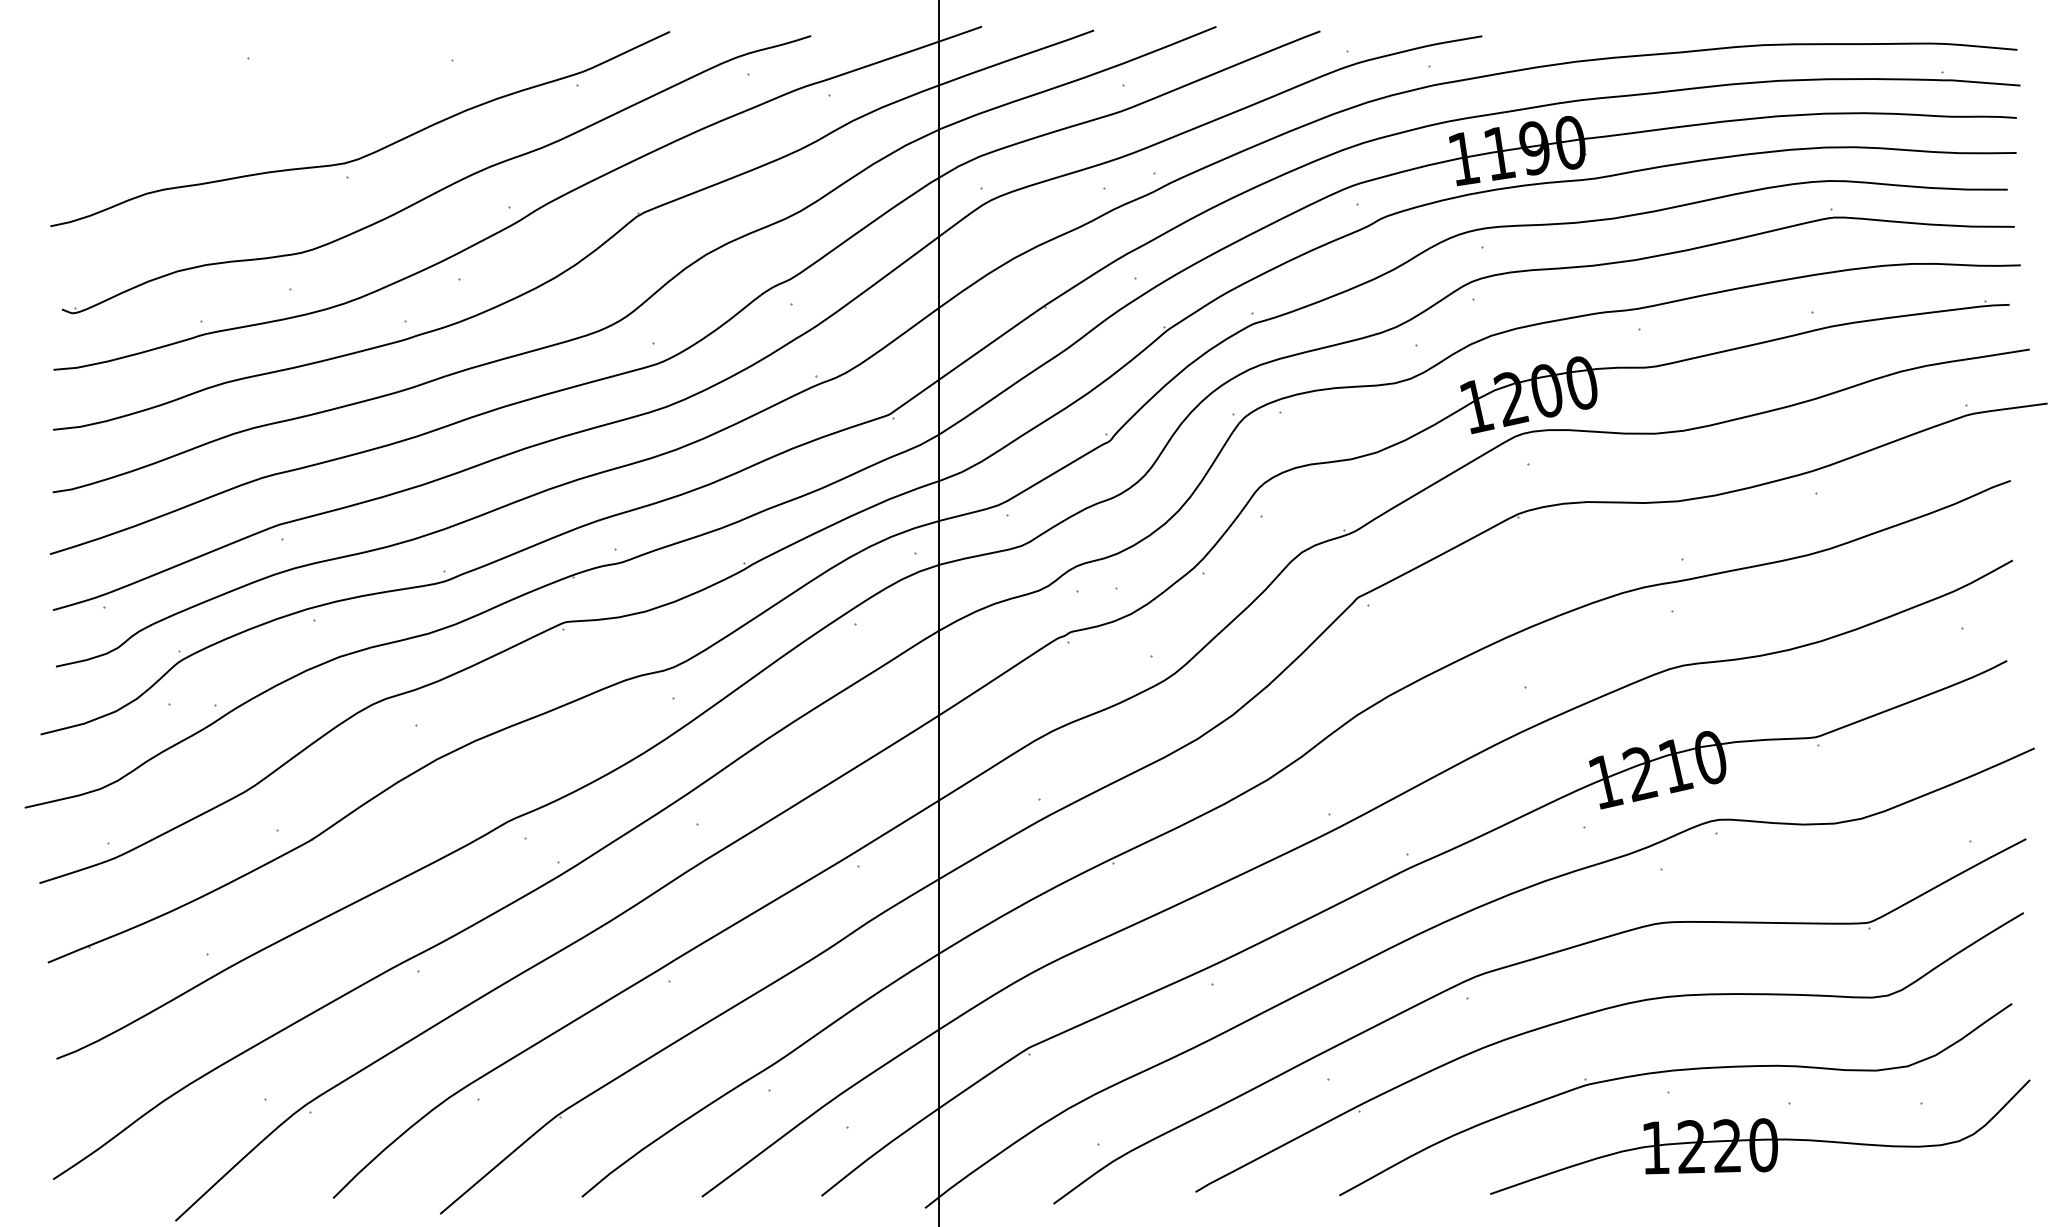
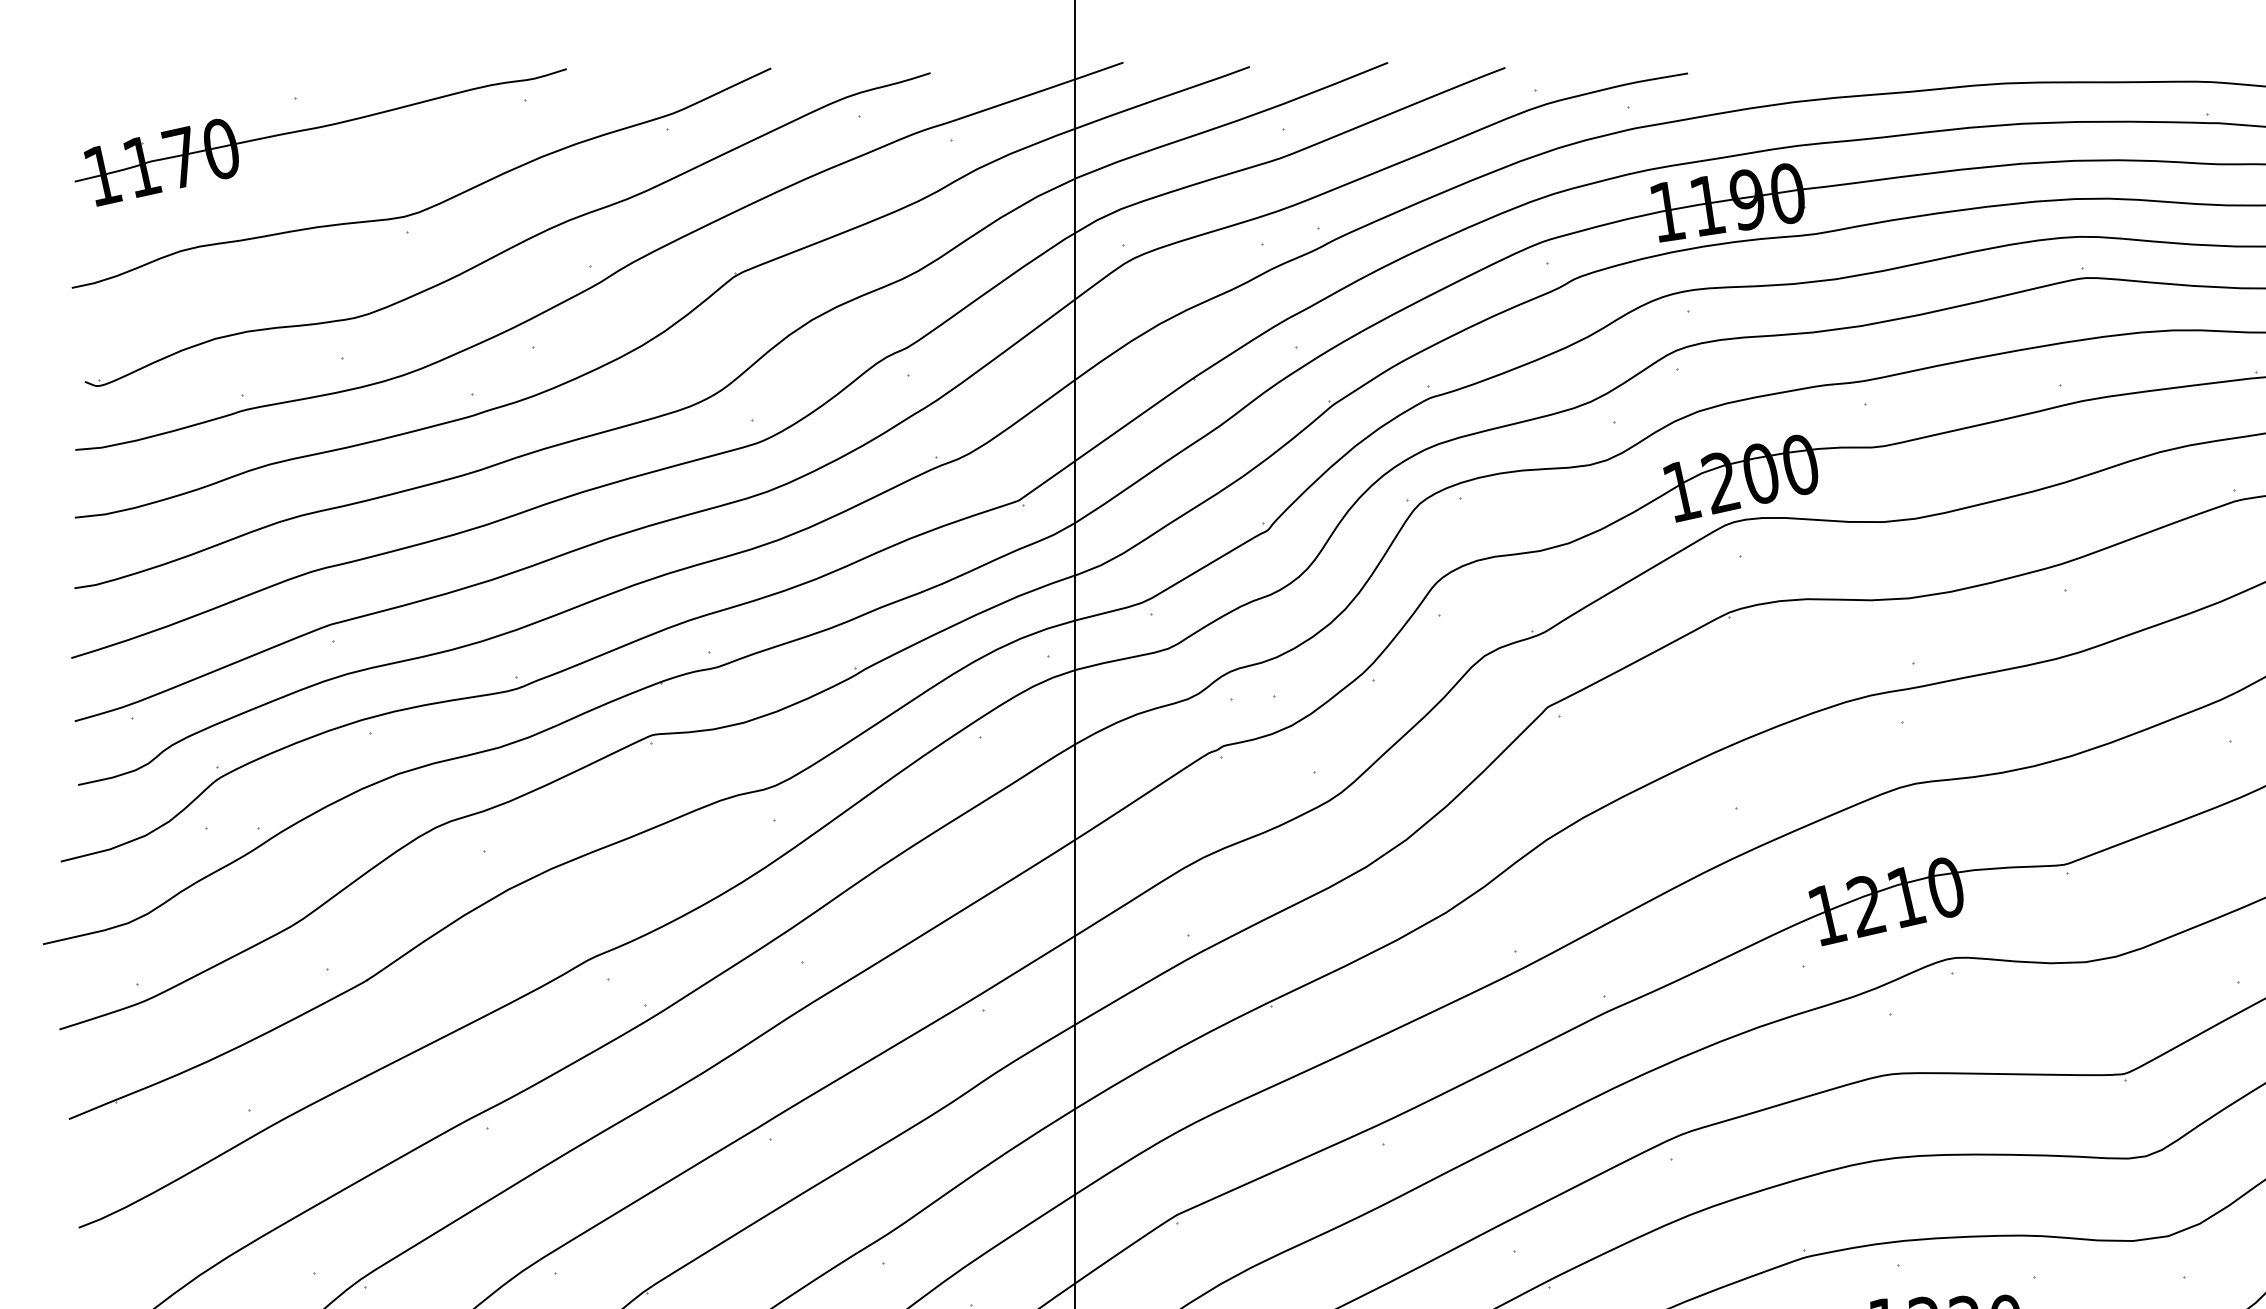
part: (268, 85) -> (318, 128), added

